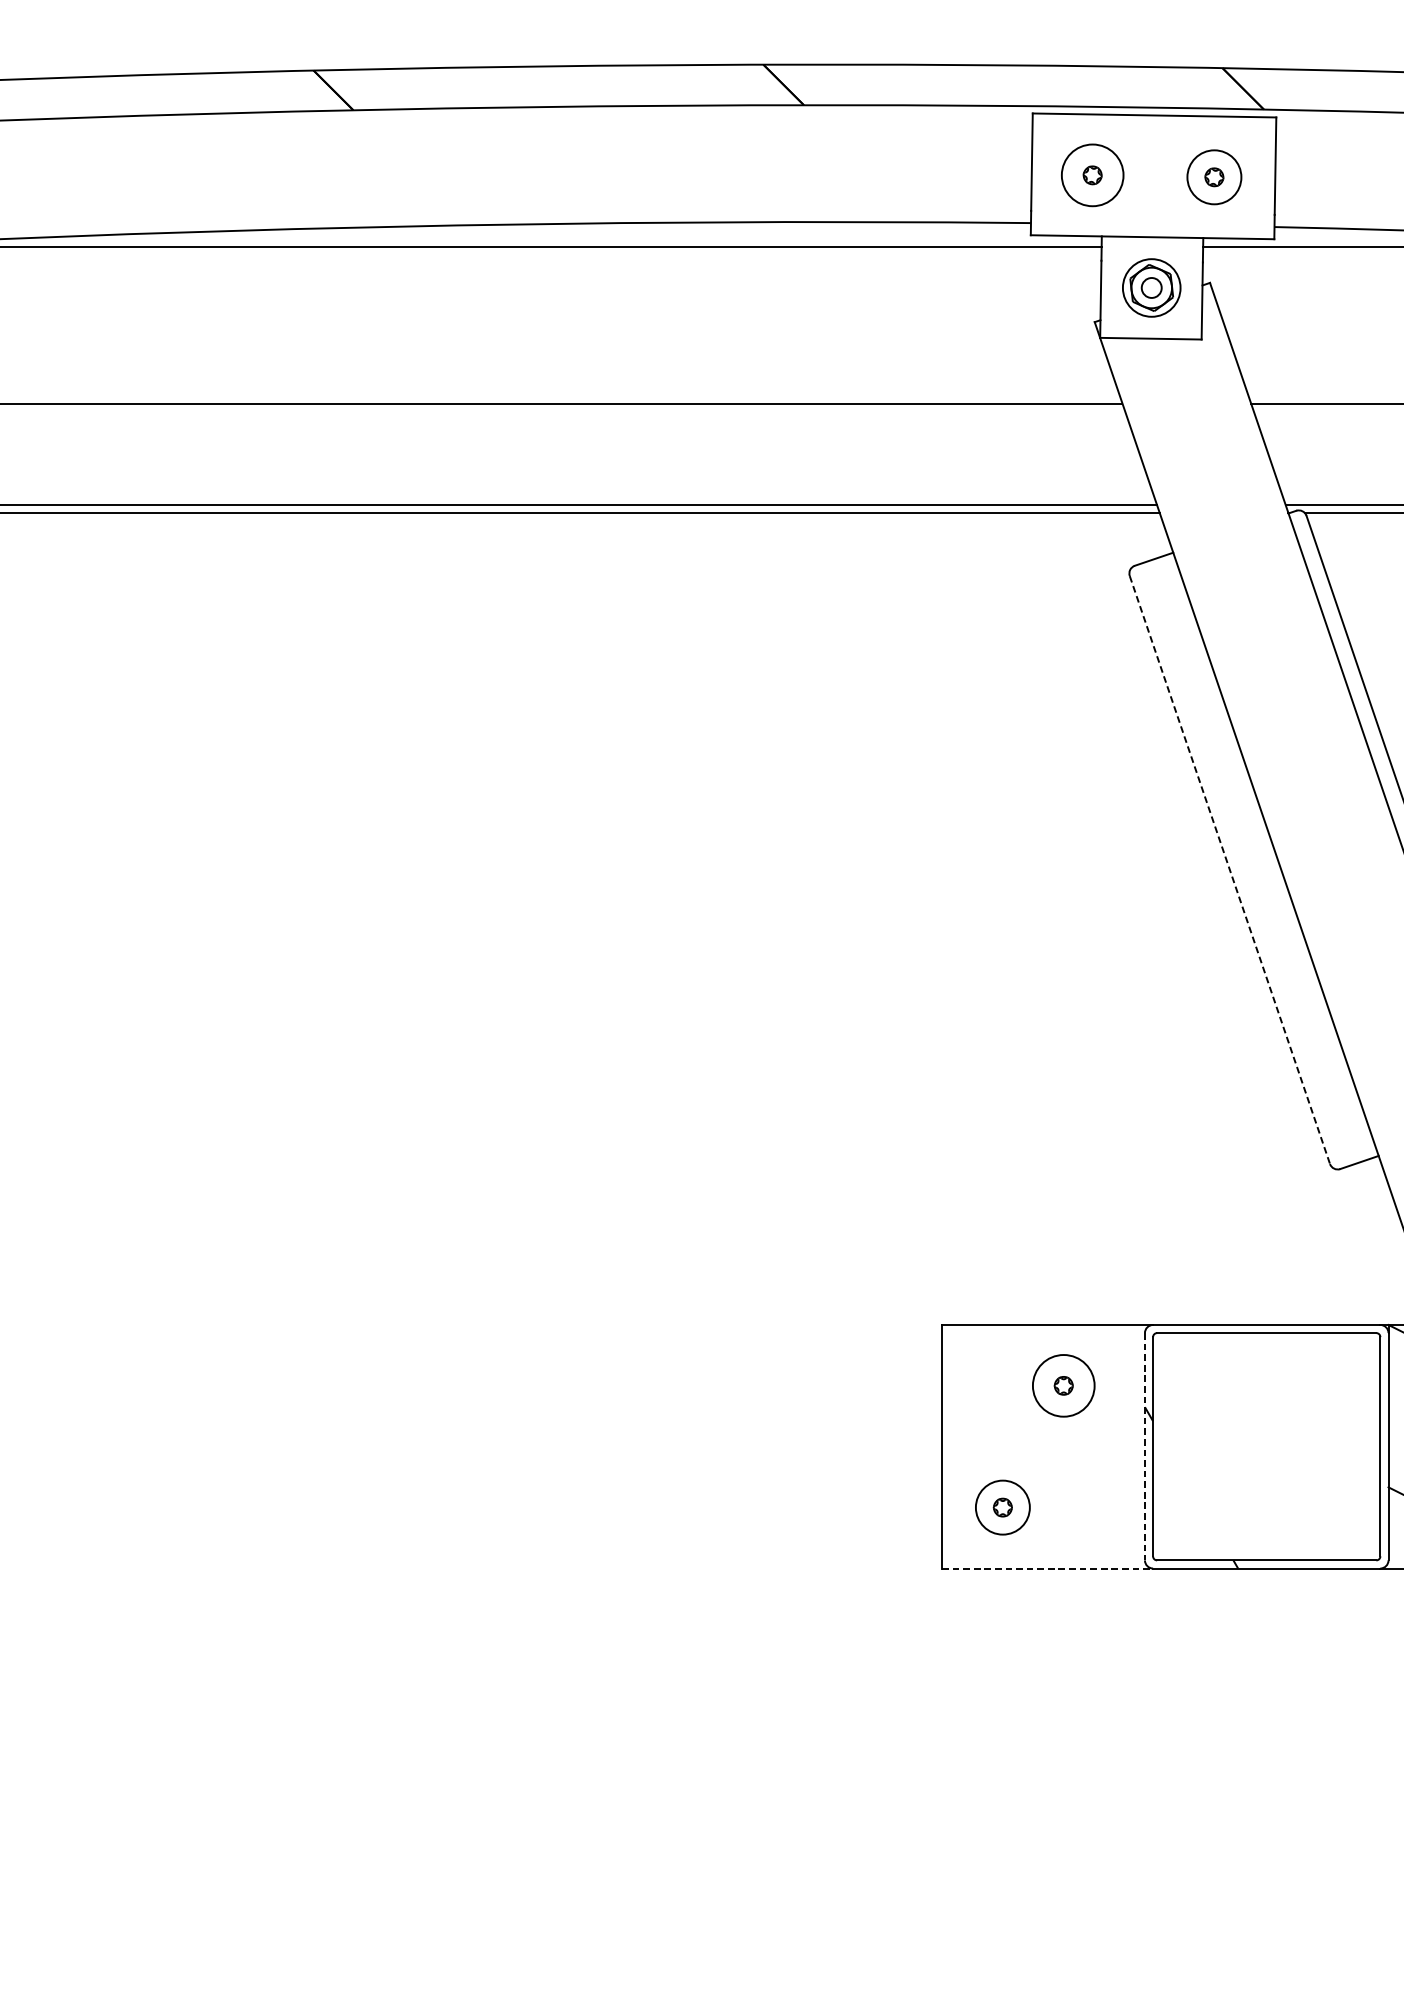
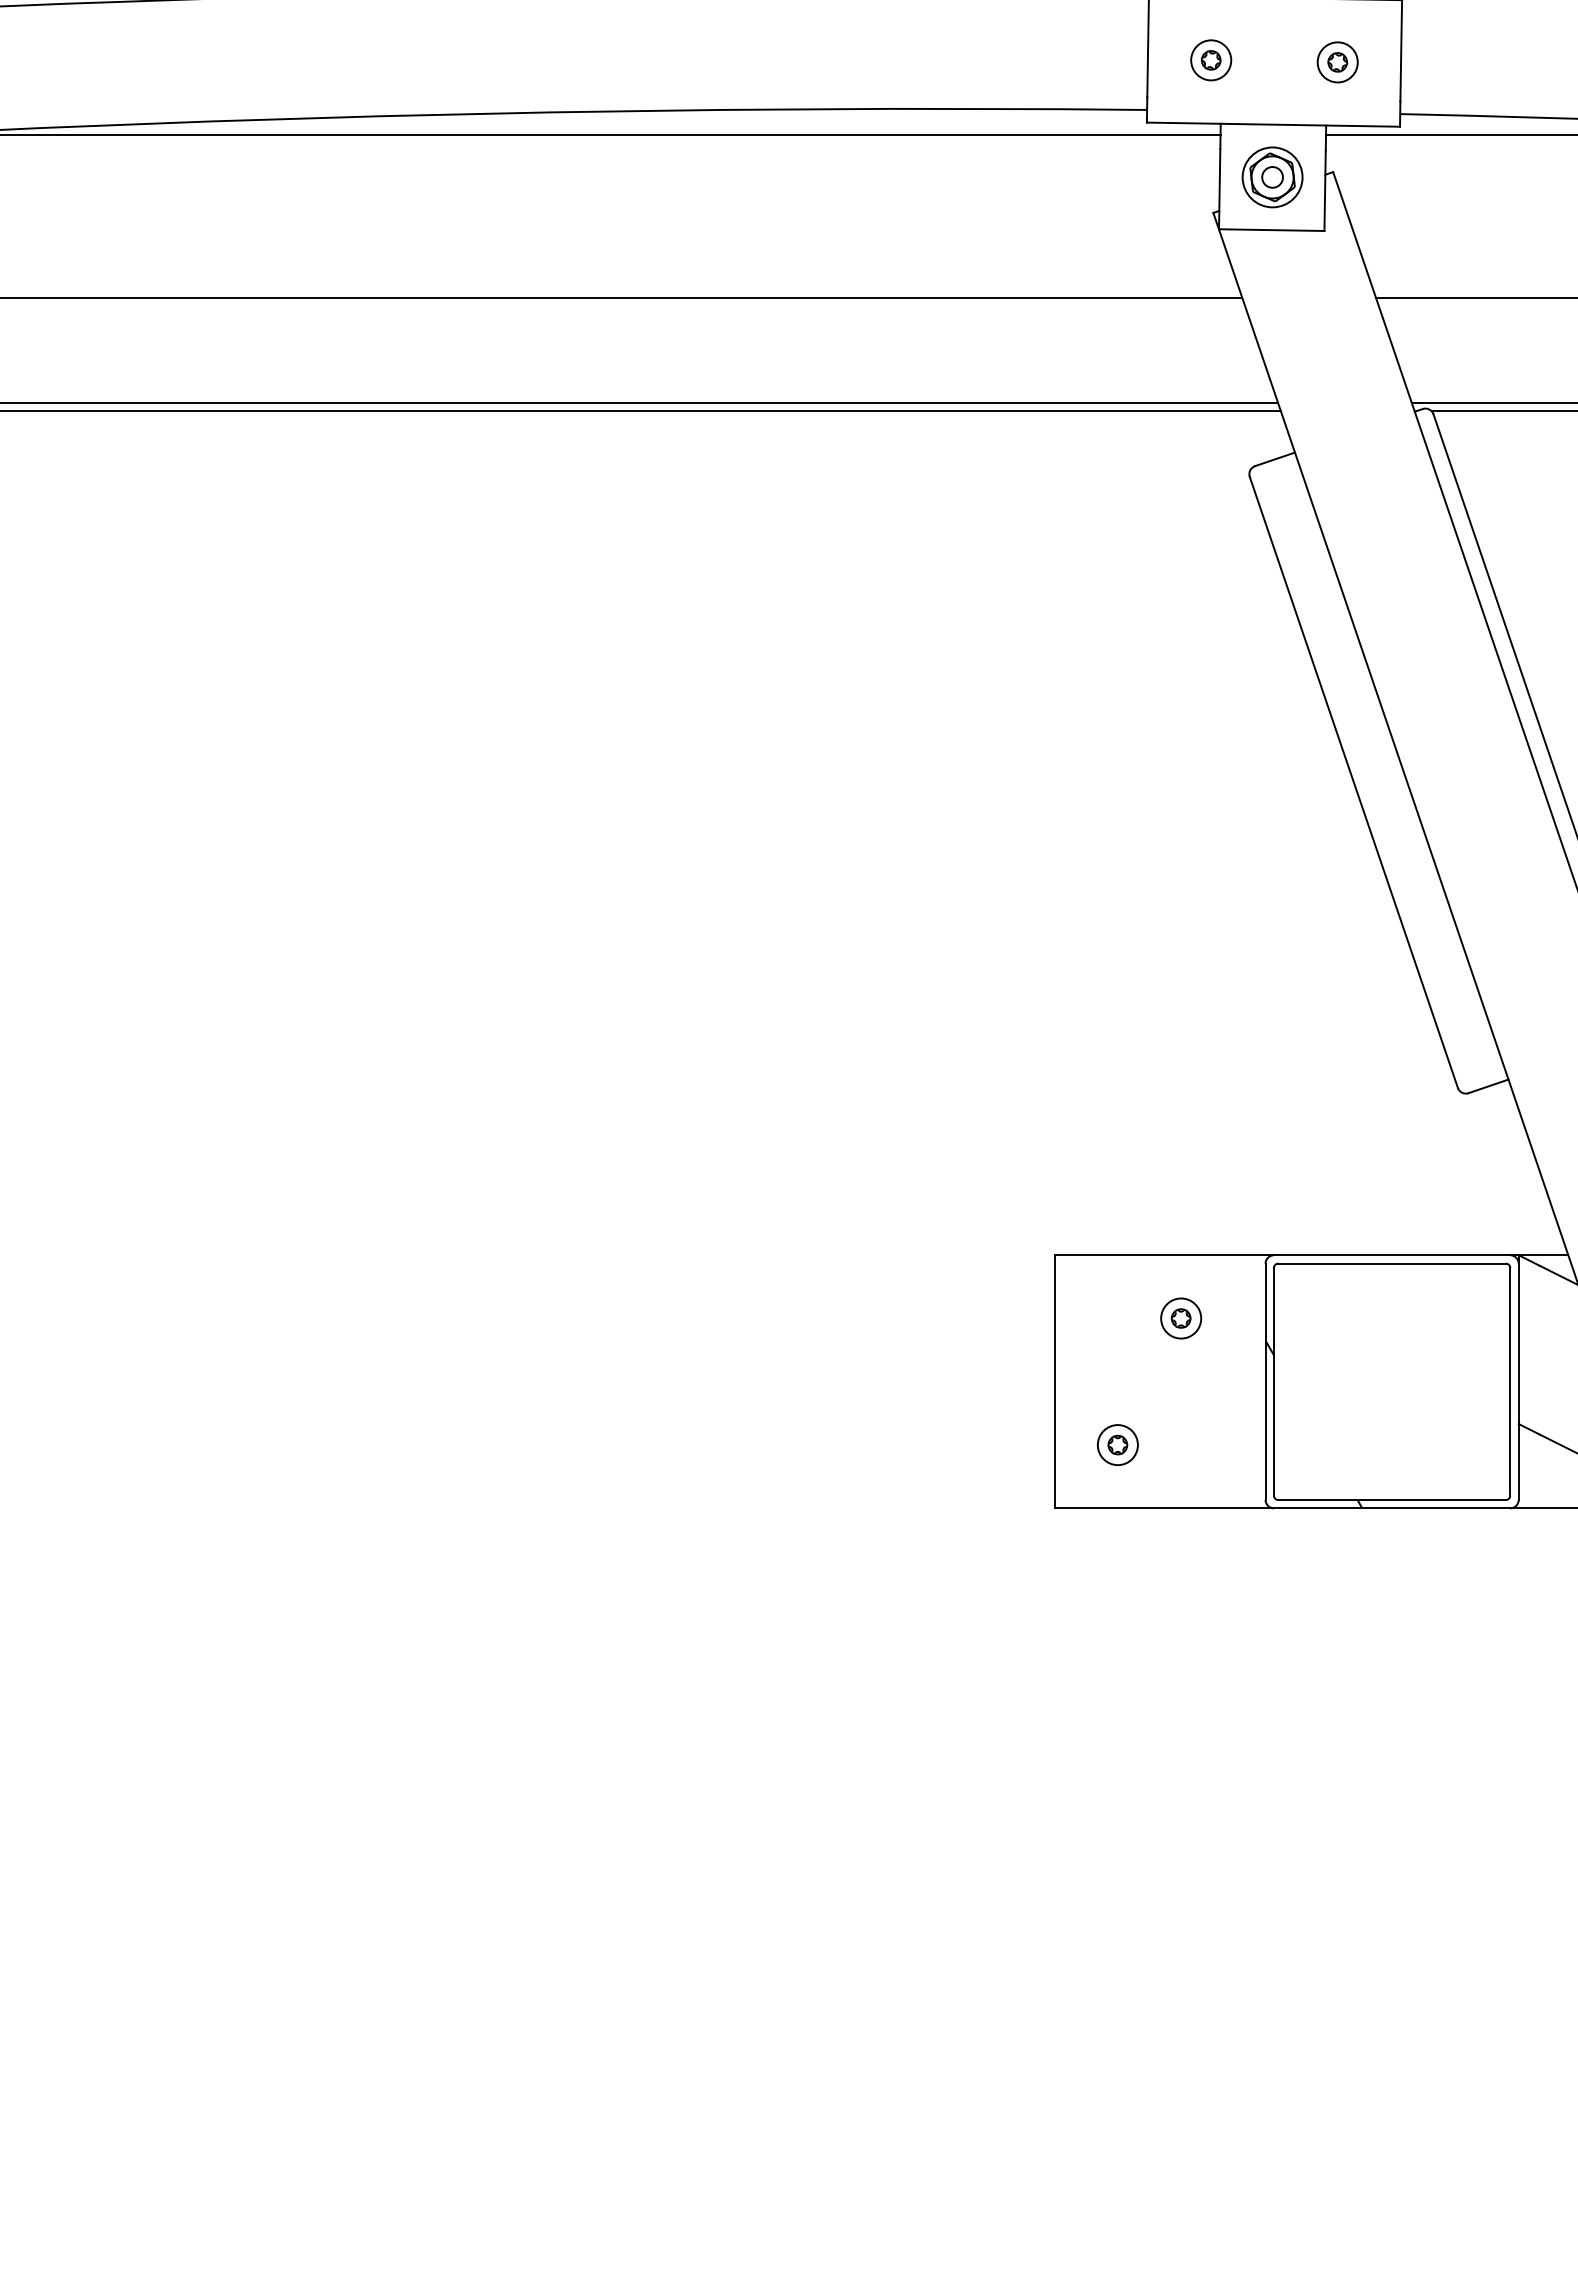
circle: (1092, 175) -> (1211, 60), size x0.62
circle: (1214, 177) -> (1337, 62), size x0.71
line: (1229, 870) -> (1353, 782), dashed -> solid
circle: (1064, 1385) -> (1181, 1318), size x0.62
line: (1144, 1447) -> (1265, 1382), dashed -> solid
circle: (1002, 1508) -> (1117, 1445), size x0.71
line: (1047, 1568) -> (1164, 1508), dashed -> solid

